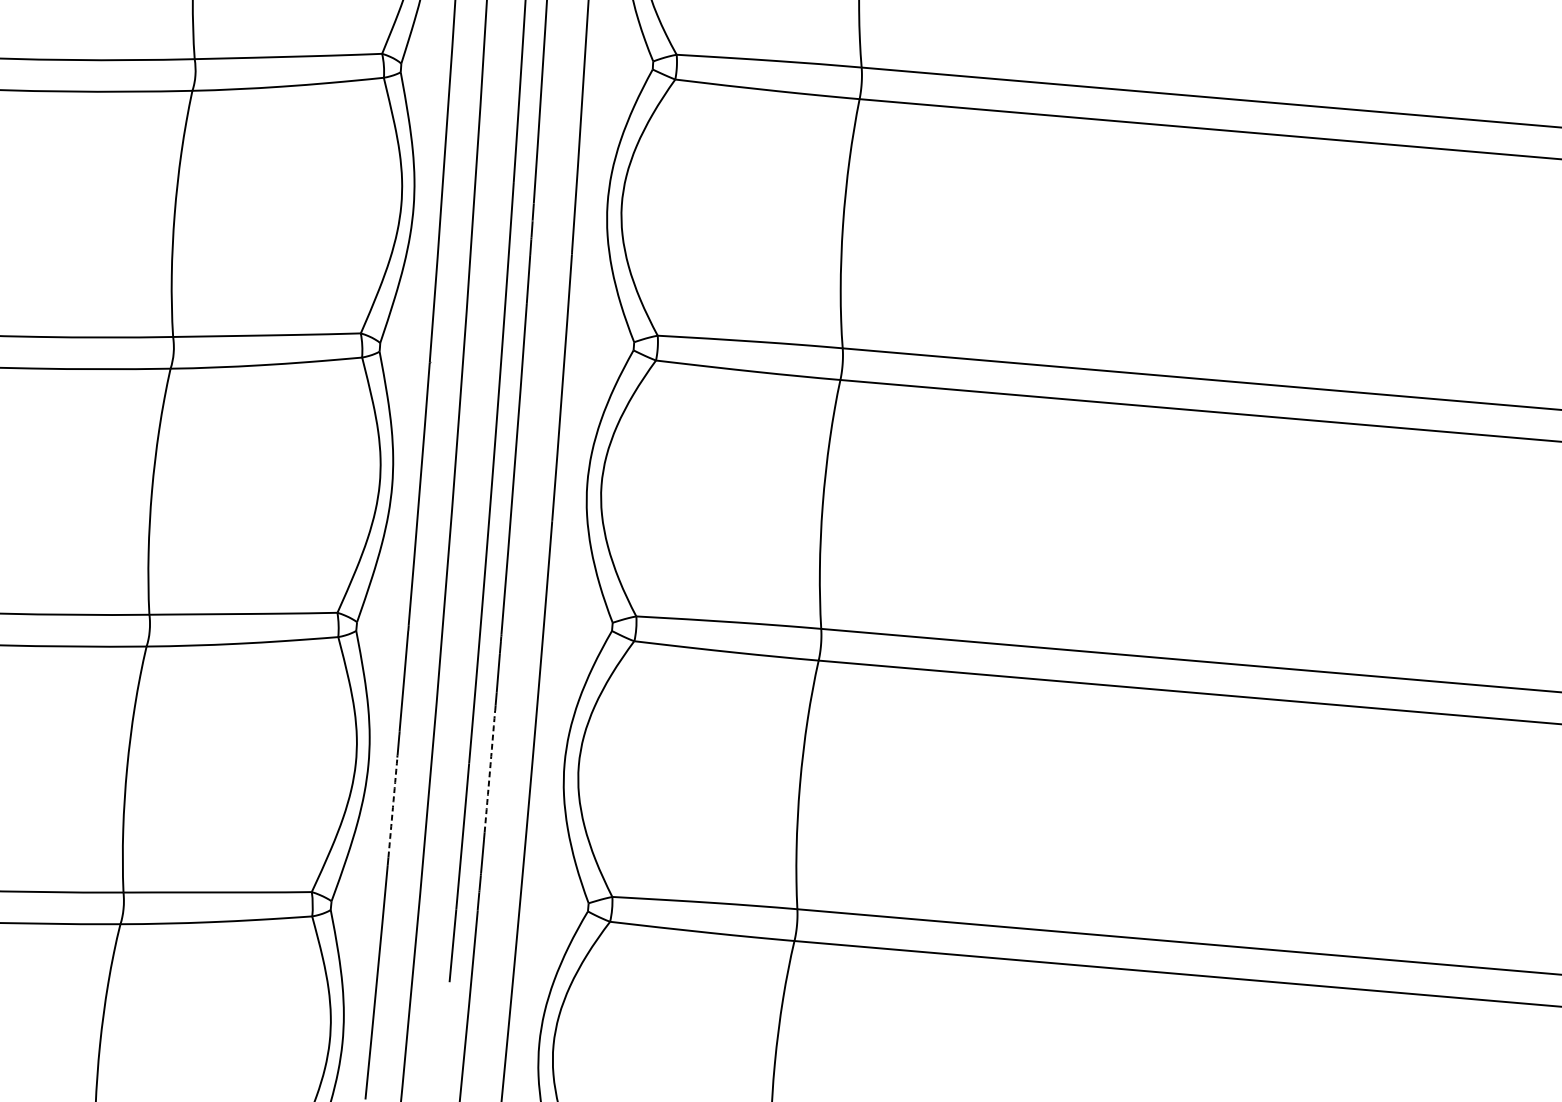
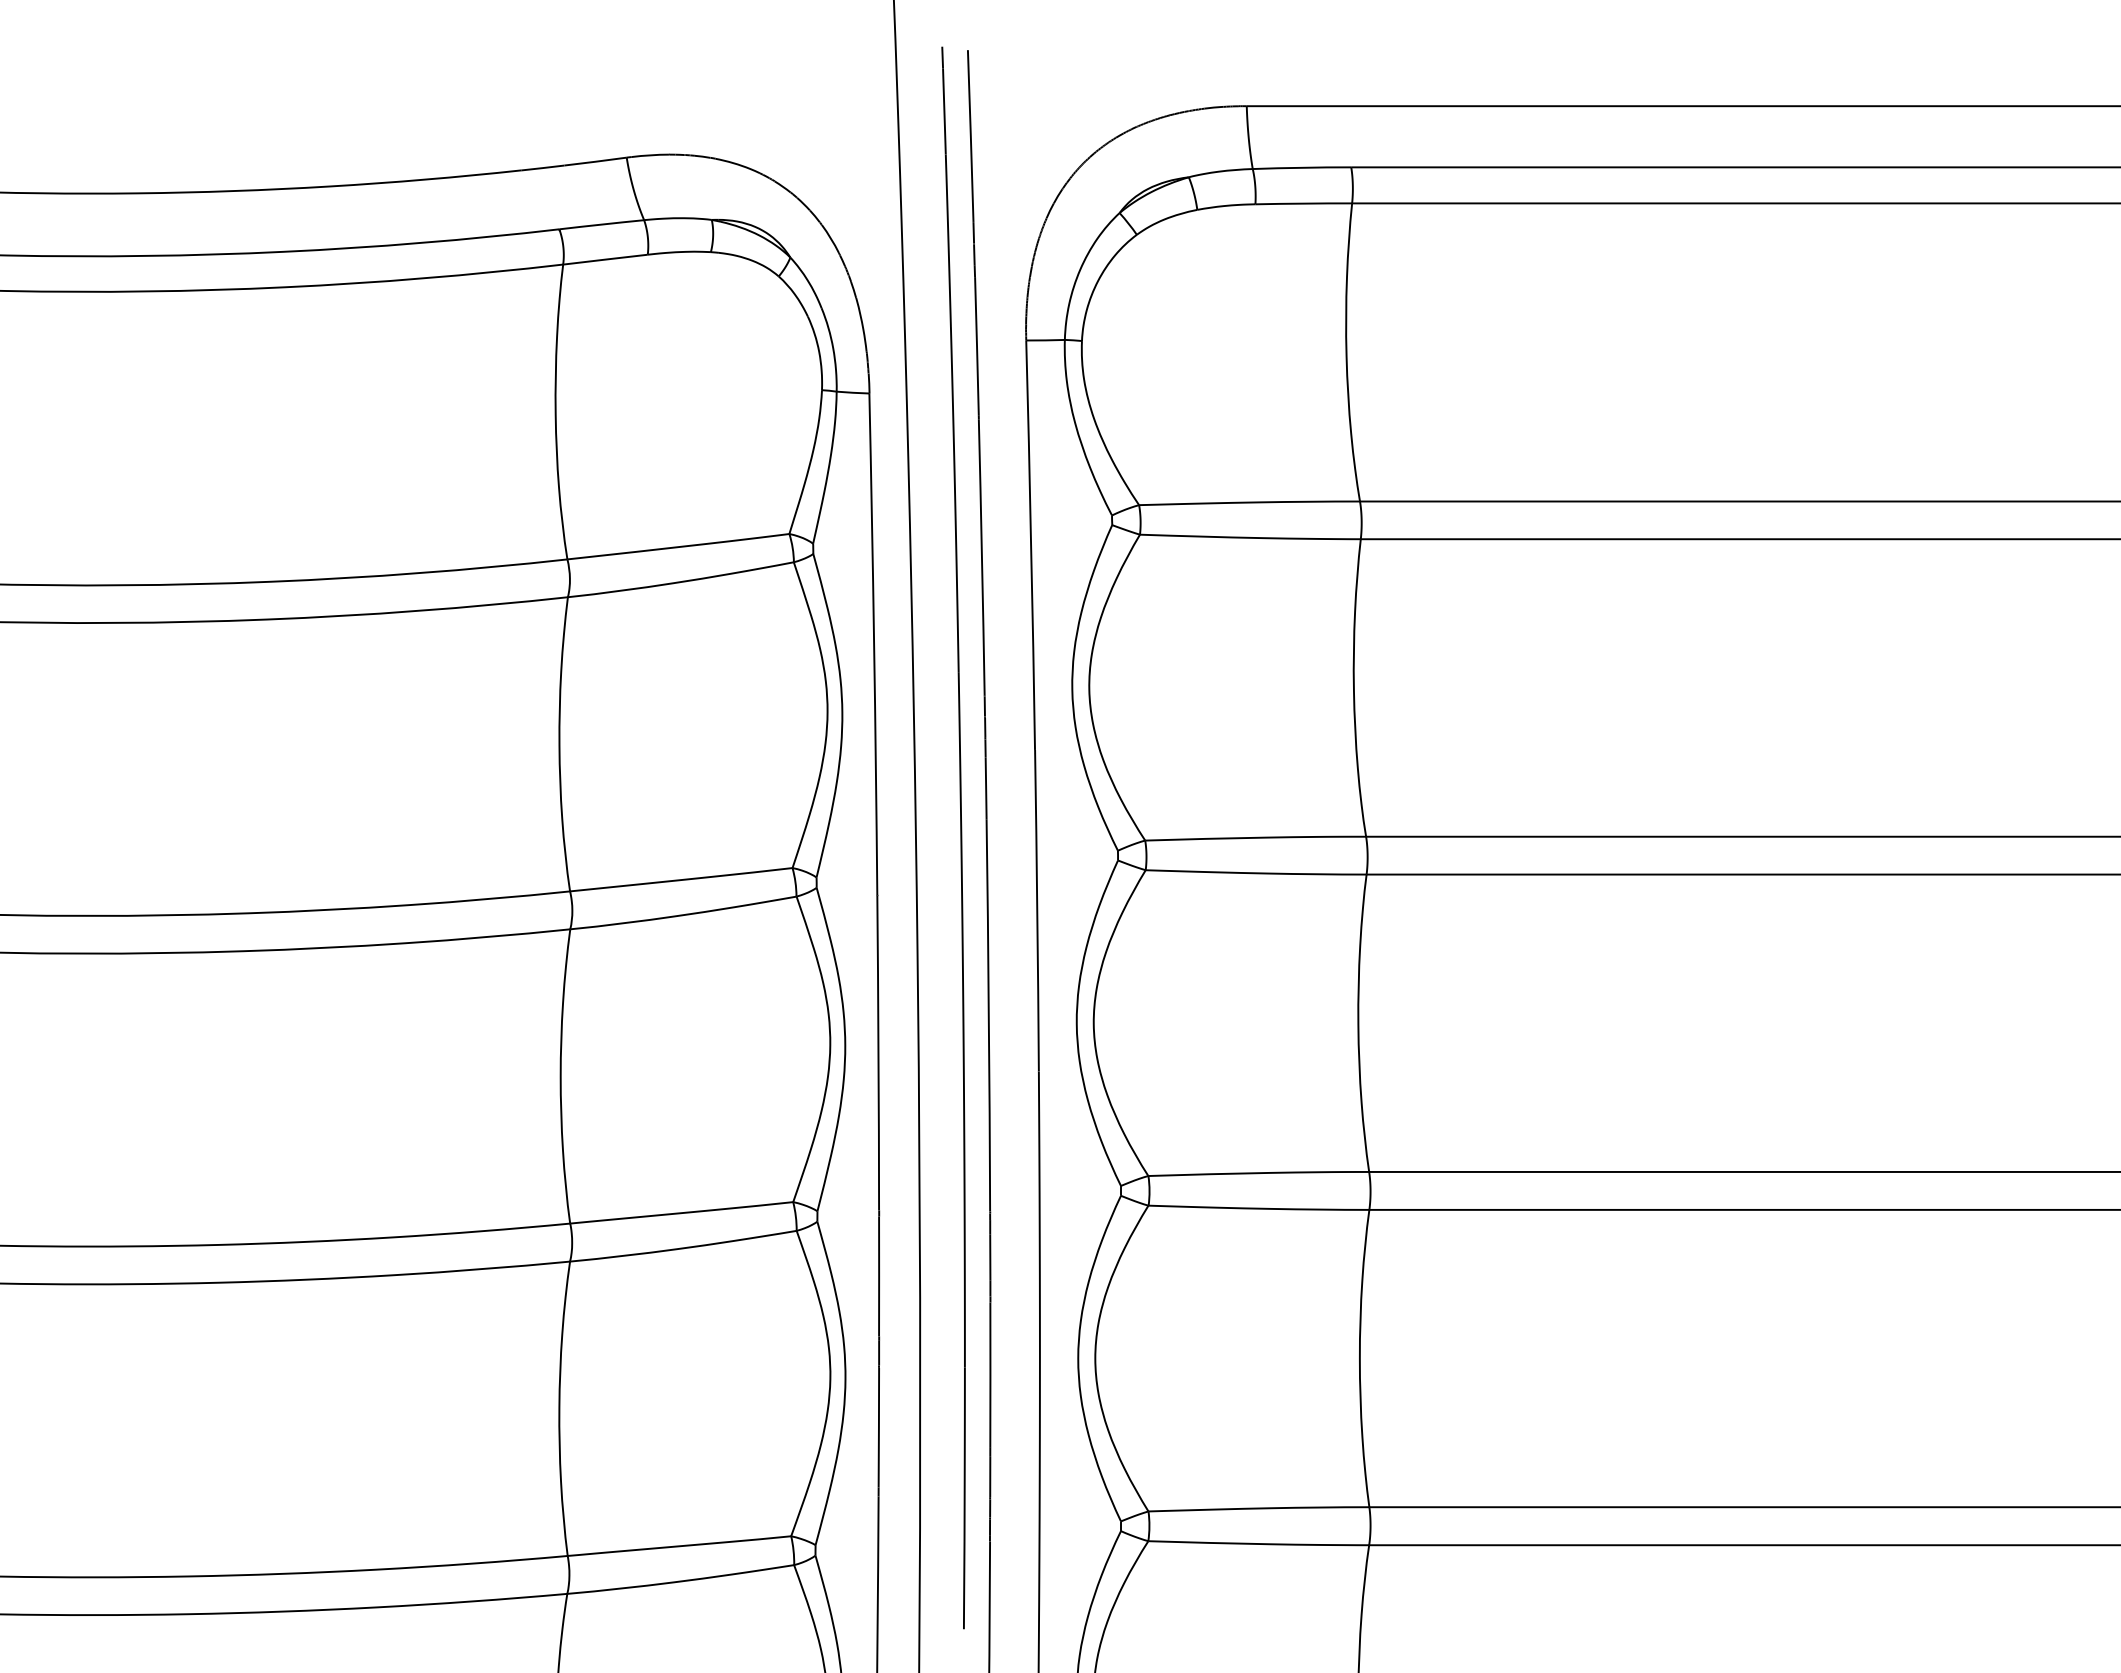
arc: (490, 771) -> (990, 1375), dashed -> solid
arc: (392, 807) -> (878, 1427), dashed -> solid

